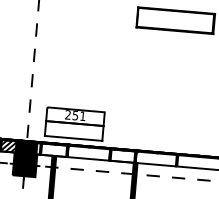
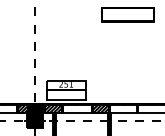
hatch: (52, 149) -> (52, 108), added
hatch: (122, 155) -> (100, 108), added

